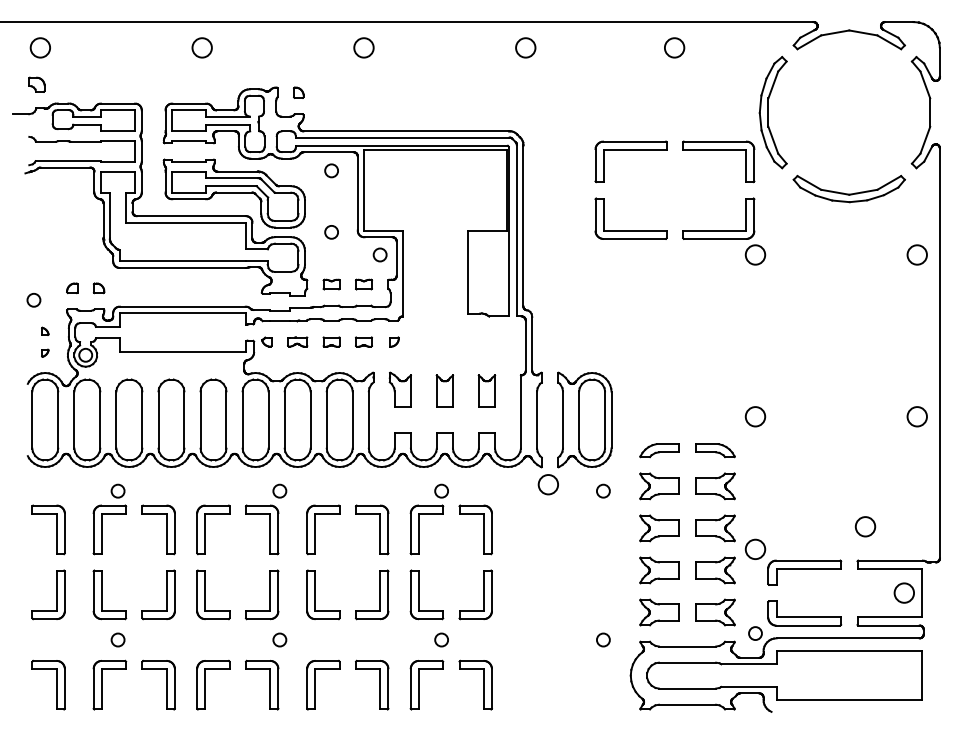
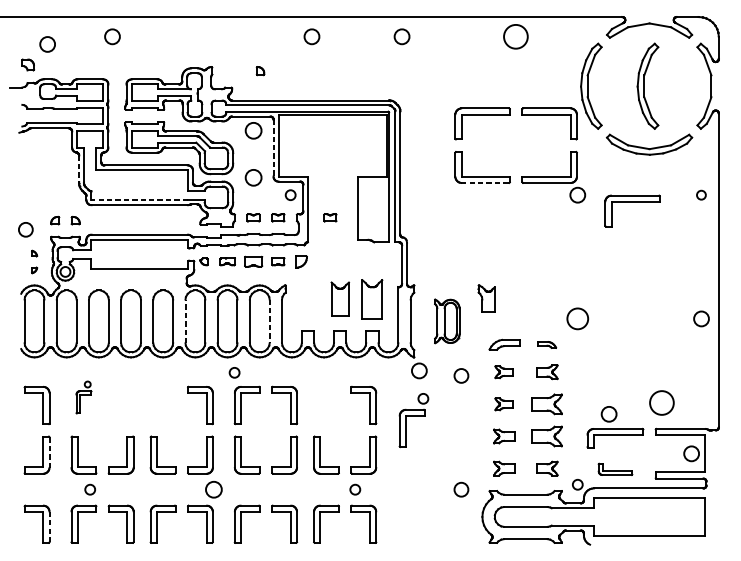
circle: (39, 47) -> (46, 44), moved
circle: (201, 47) -> (111, 36), moved
circle: (363, 47) -> (311, 36), moved
circle: (674, 47) -> (515, 36), size x1.6
part: (298, 92) -> (260, 70), moved
part: (846, 112) -> (647, 86), added
circle: (331, 170) -> (253, 130), size x1.6
line: (357, 193) -> (273, 148), solid -> dashed
line: (103, 221) -> (79, 169), solid -> dashed
circle: (331, 232) -> (253, 178), size x1.6
line: (634, 238) -> (485, 182), solid -> dashed
circle: (916, 254) -> (700, 194), size x0.6
line: (182, 261) -> (139, 200), solid -> dashed
part: (826, 264) -> (632, 202), added
part: (431, 284) -> (329, 217), added
circle: (33, 300) -> (25, 230), size x1.4
part: (331, 341) -> (253, 261), size x1.4
part: (394, 341) -> (301, 261), size x1.6
part: (399, 389) -> (485, 298), moved
part: (444, 390) -> (339, 298), size x1.4
part: (486, 390) -> (372, 298), size x1.6
circle: (755, 416) -> (577, 318), size x1.4
part: (584, 419) -> (446, 321), size x0.6
line: (242, 420) -> (185, 321), solid -> dashed
line: (352, 420) -> (269, 321), solid -> dashed
part: (715, 450) -> (547, 344), size x0.6
part: (659, 486) -> (504, 372), size x0.6
part: (715, 486) -> (547, 372), size x0.7
circle: (279, 490) -> (234, 372), moved
circle: (603, 490) -> (461, 375), size x1.4
part: (109, 519) -> (83, 397), size x0.6
part: (428, 519) -> (413, 420), moved
circle: (865, 526) -> (661, 402), size x1.6
part: (659, 528) -> (504, 404), size x0.6
part: (166, 529) -> (127, 405), removed
part: (205, 529) -> (157, 405), removed
circle: (755, 548) -> (609, 413), moved
part: (659, 570) -> (504, 436), size x0.7
line: (64, 591) -> (49, 452), solid -> dashed
part: (659, 612) -> (504, 468), size x0.7
part: (715, 612) -> (547, 468), size x0.7
part: (804, 613) -> (615, 469), size x0.6
circle: (279, 639) -> (213, 489), size x1.6
circle: (441, 639) -> (355, 489), moved
circle: (603, 639) -> (461, 489), size x1.4
line: (64, 688) -> (49, 526), solid -> dashed

